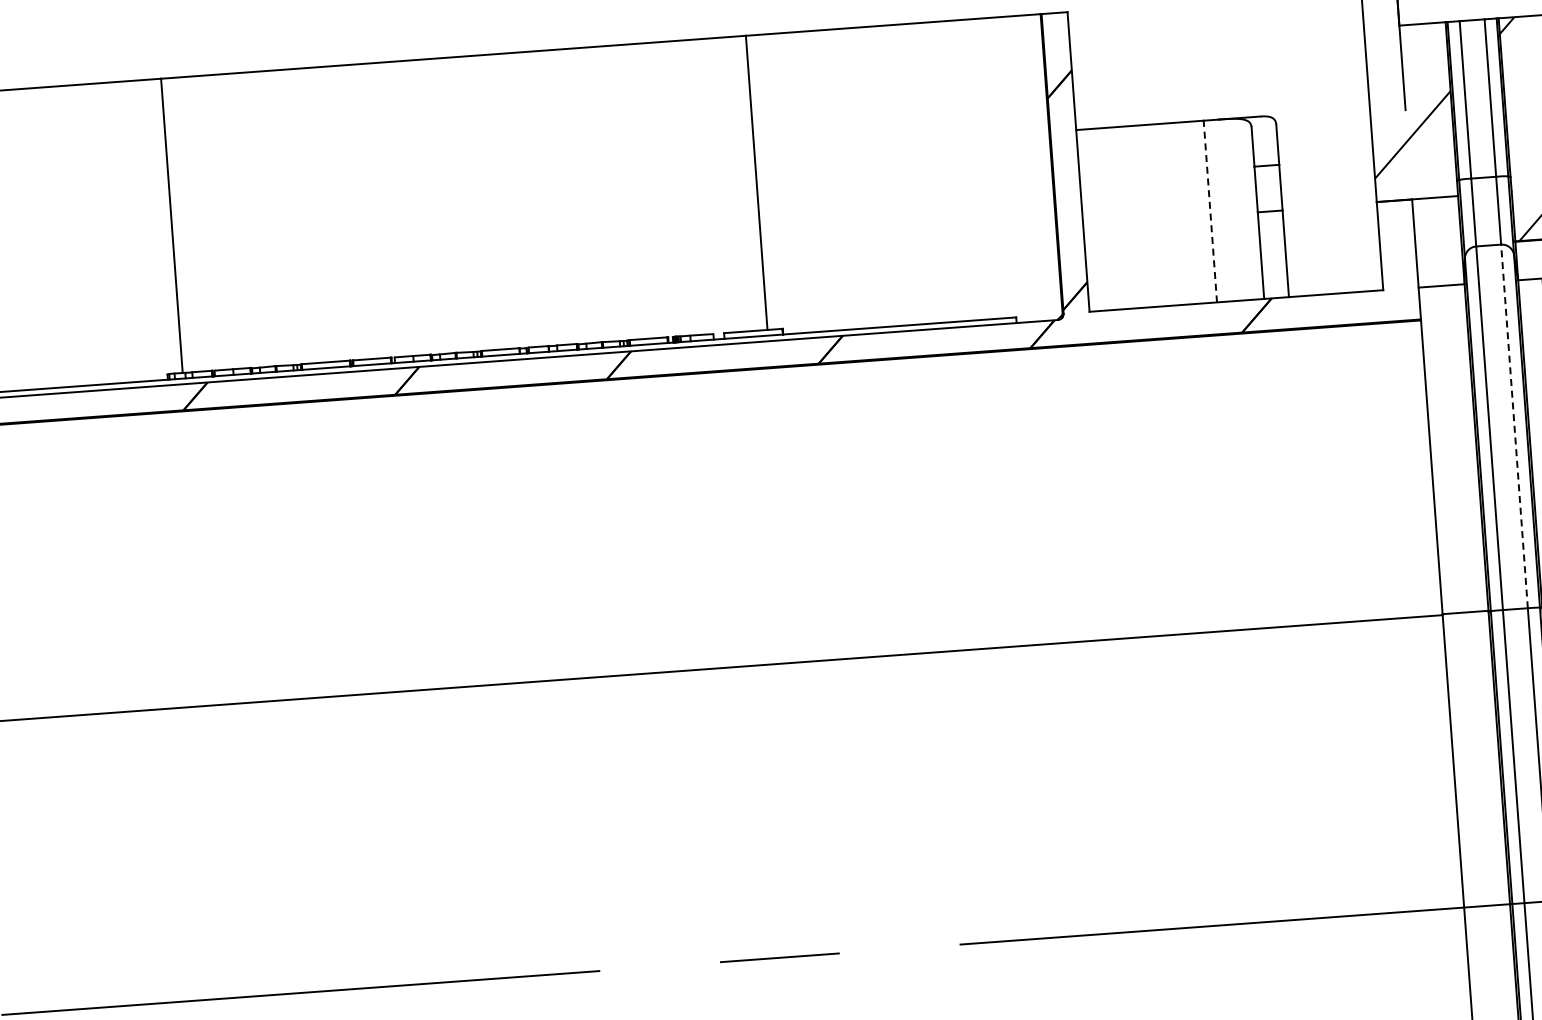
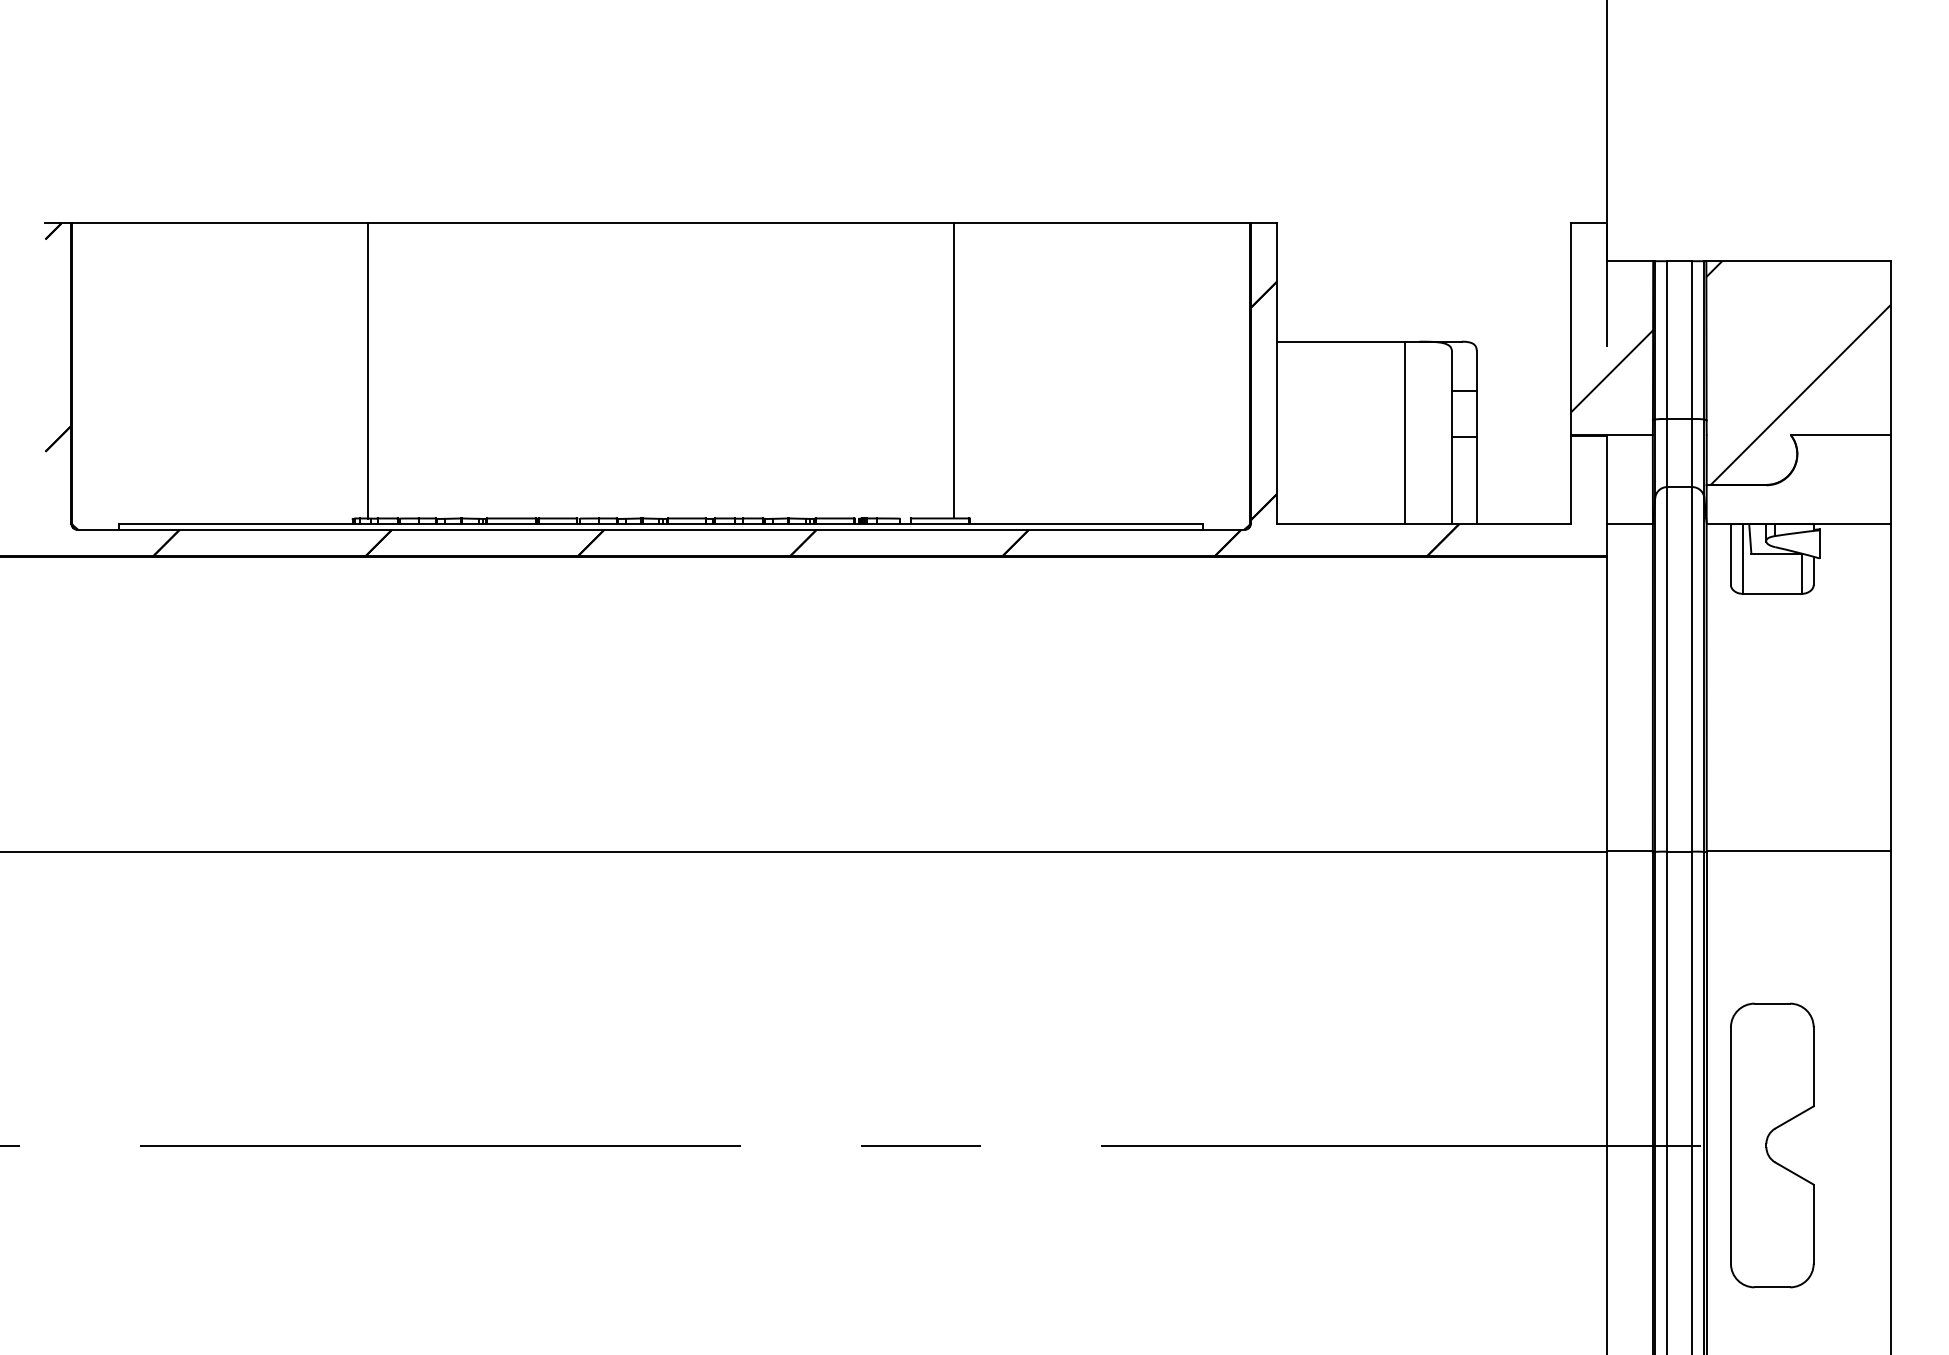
line: (1210, 211) -> (1404, 432), dashed -> solid
line: (1514, 425) -> (1692, 668), dashed -> solid

